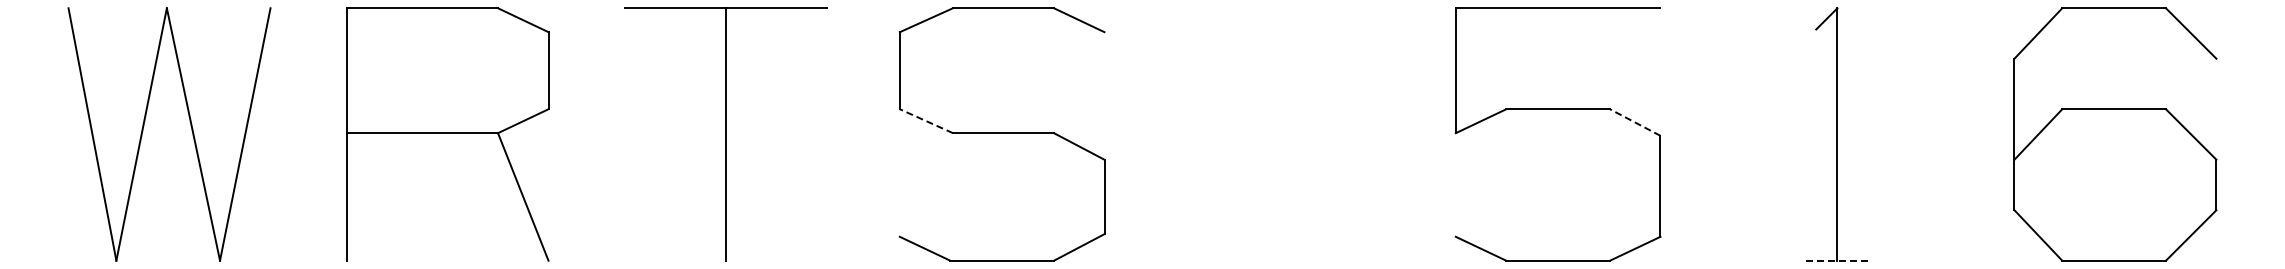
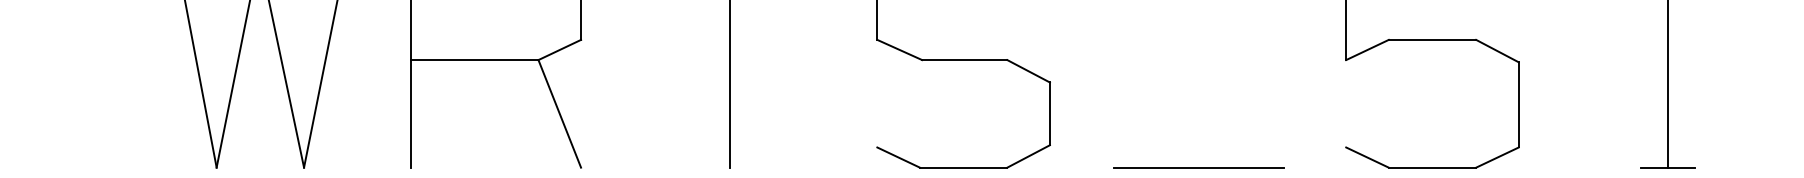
line: (925, 121) -> (898, 50), dashed -> solid
line: (1635, 122) -> (1497, 51), dashed -> solid
line: (1281, 260) -> (1199, 167), added
line: (1837, 260) -> (1668, 167), dashed -> solid

